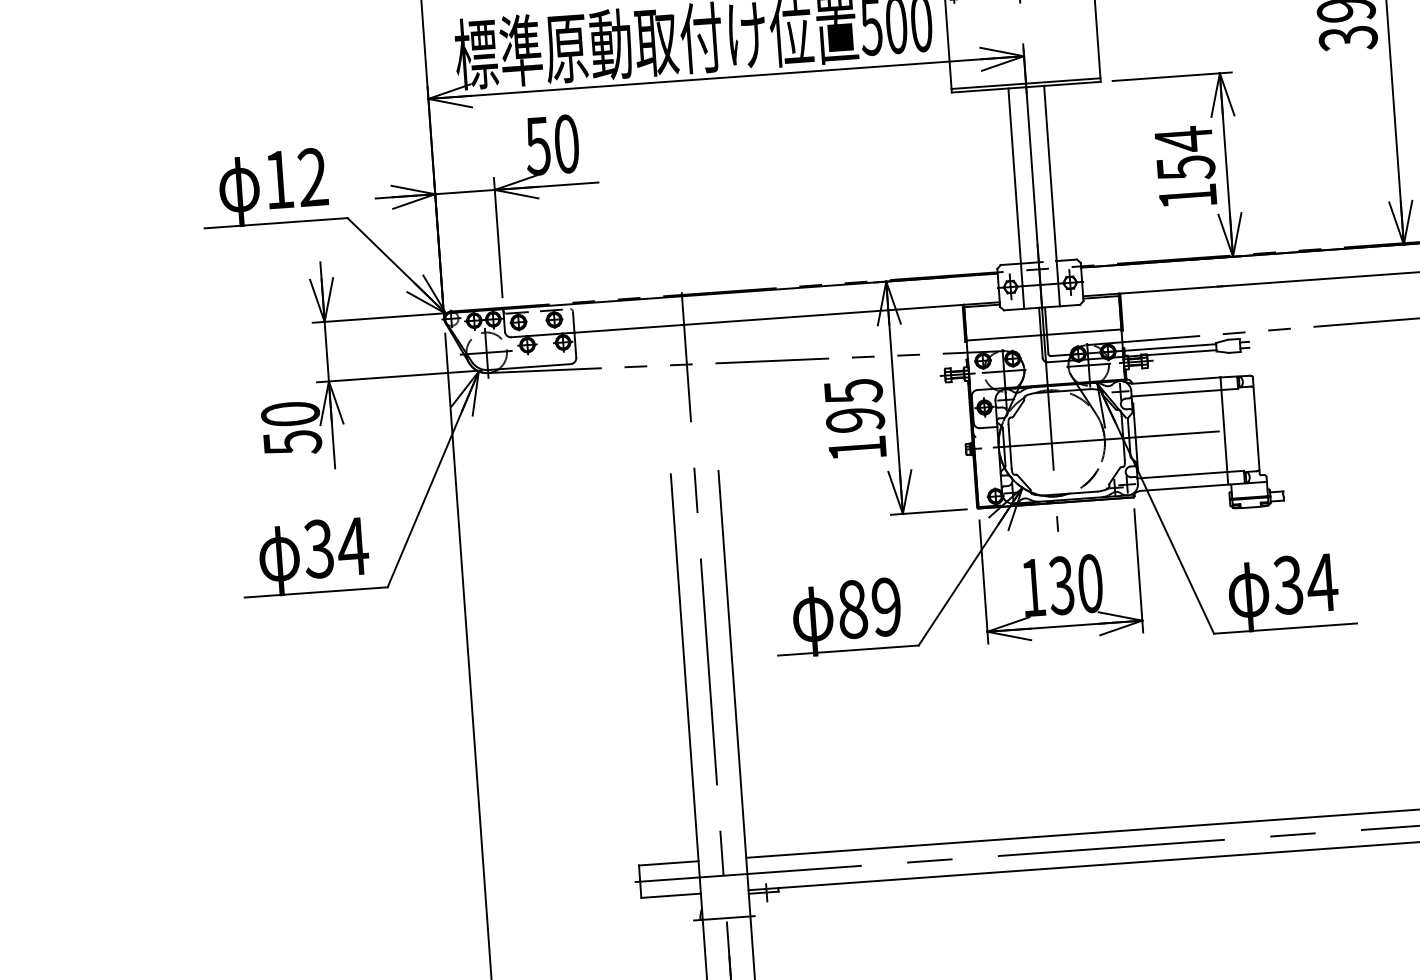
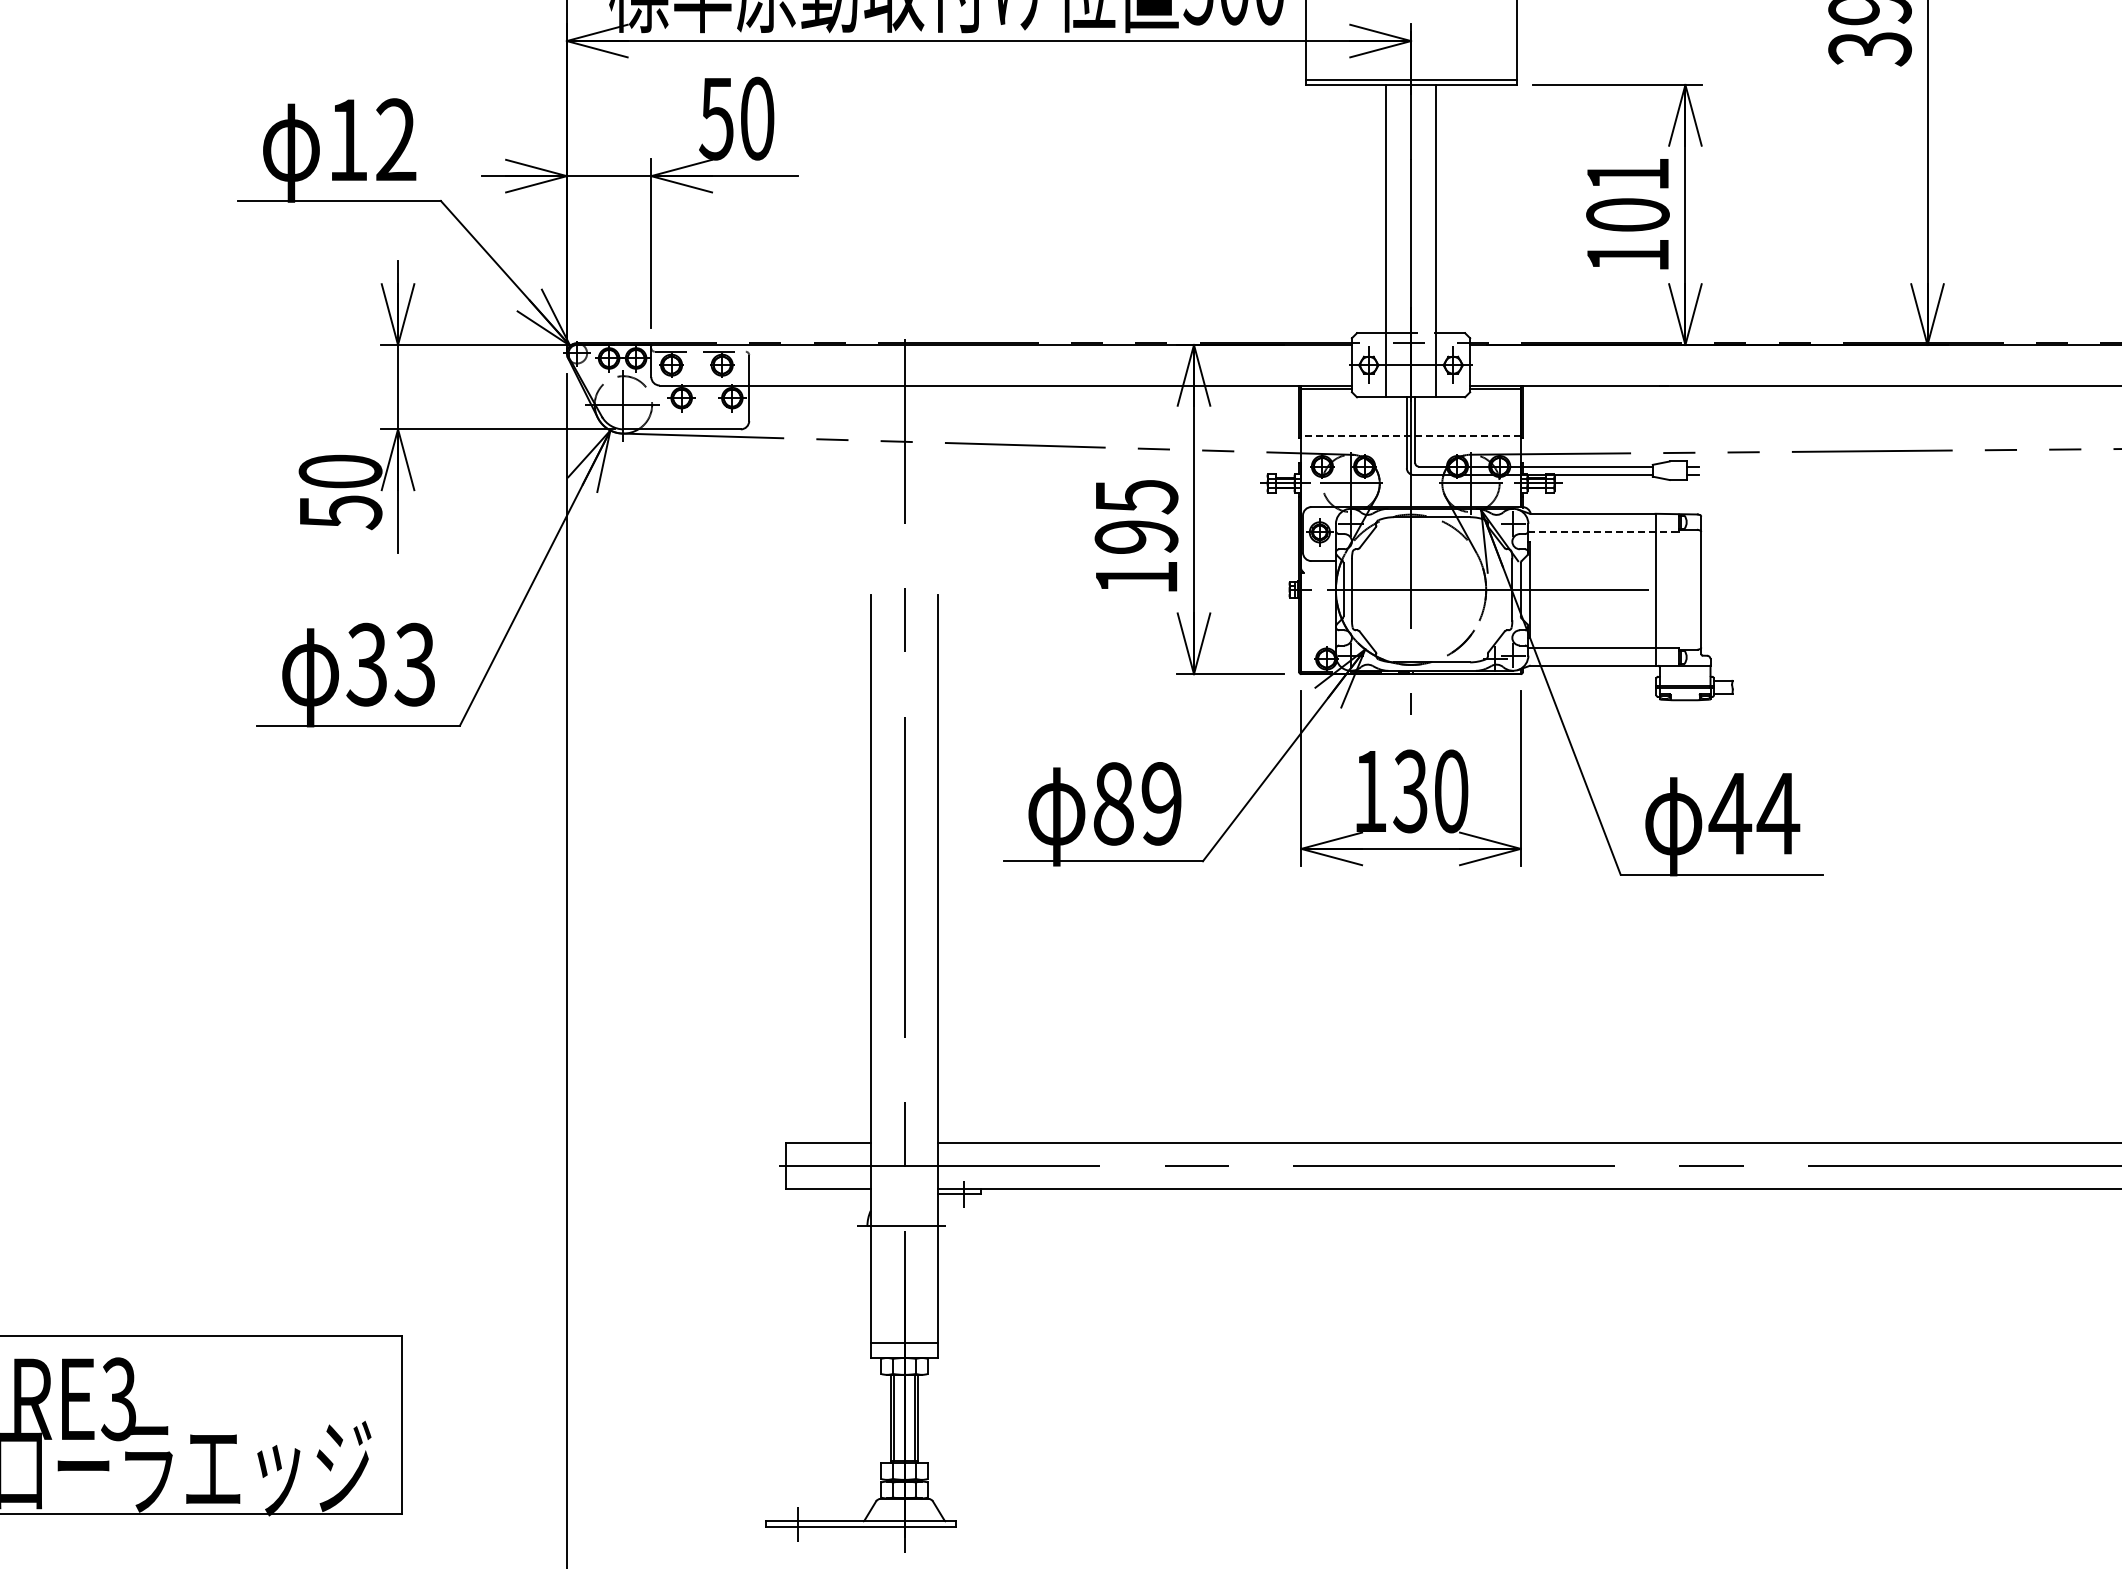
text: (1184, 153) -> (1627, 194), 154 -> 101
line: (1044, 335) -> (1411, 436), solid -> dashed
line: (1185, 392) -> (1604, 531), solid -> dashed
text: (353, 546) -> (415, 664), 34 -> 33
text: (1288, 585) -> (1730, 813), 34 -> 44

